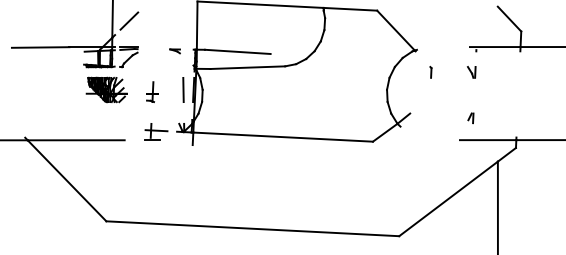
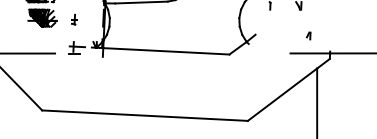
line: (183, 89) -> (96, 17), removed
part: (152, 91) -> (74, 19), size x0.7
part: (470, 118) -> (308, 36), moved

